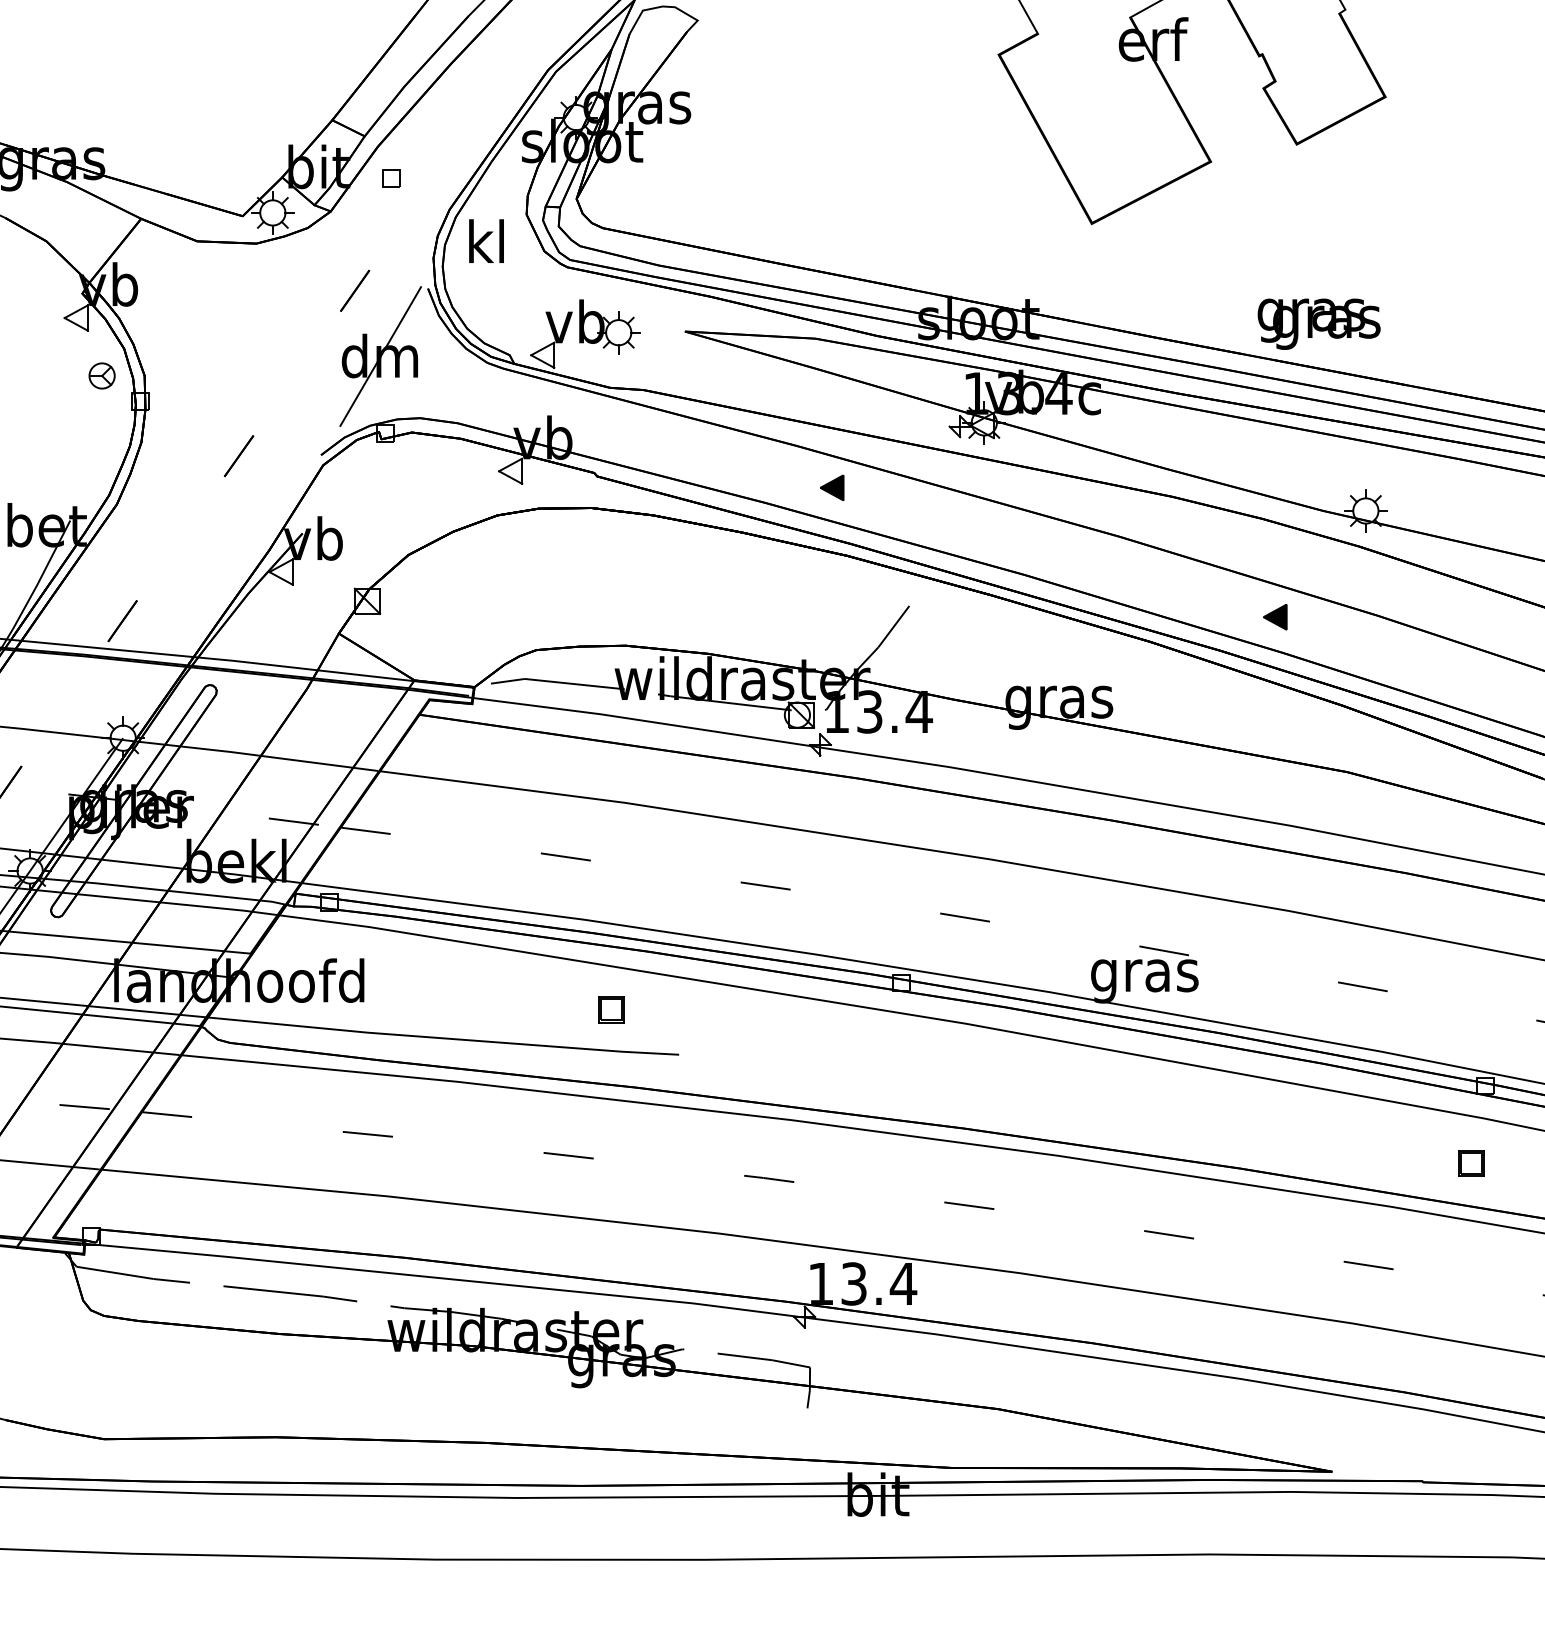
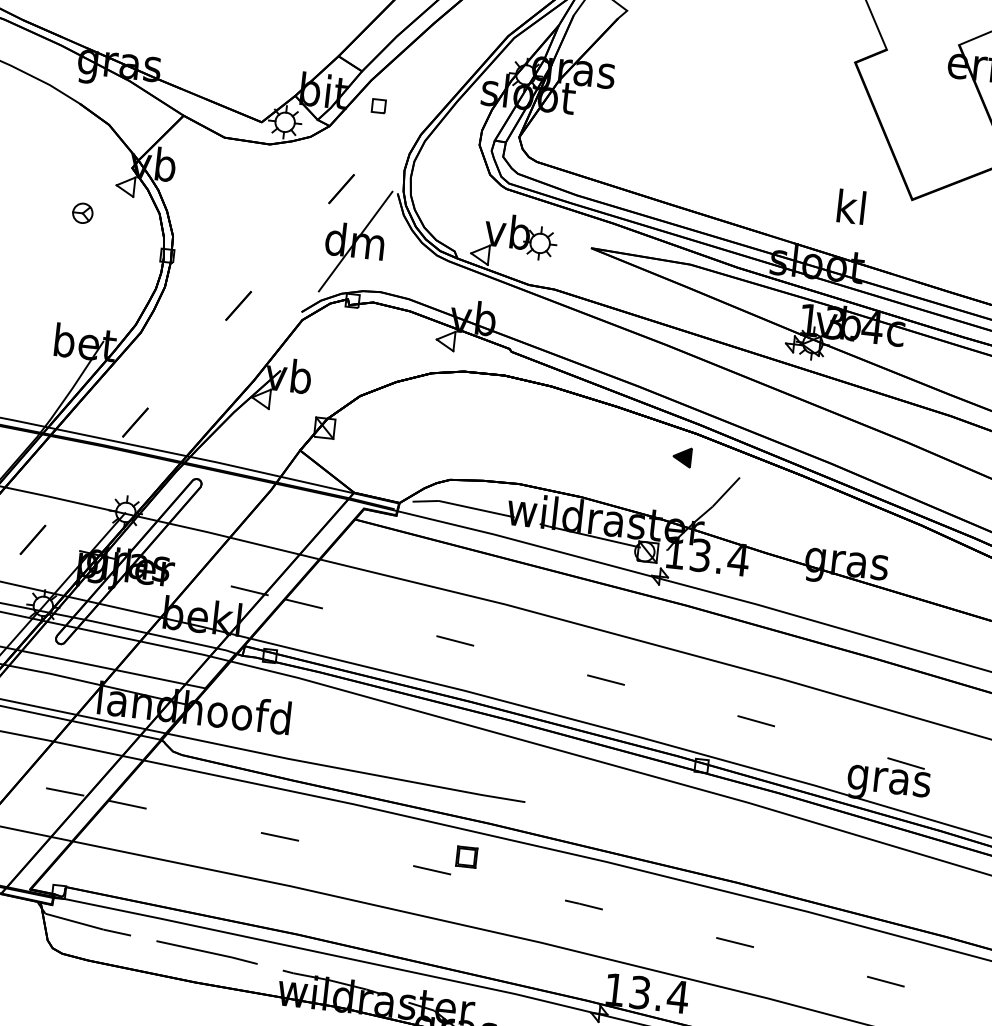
text: (486, 240) -> (851, 206), moved
part: (101, 375) -> (82, 212), moved
part: (832, 487) -> (682, 456), moved
part: (611, 1009) -> (466, 856), moved

